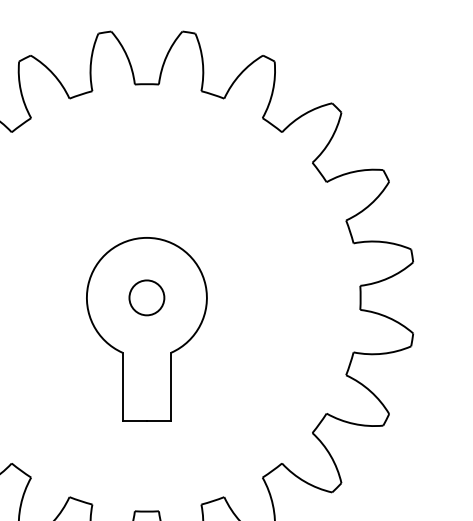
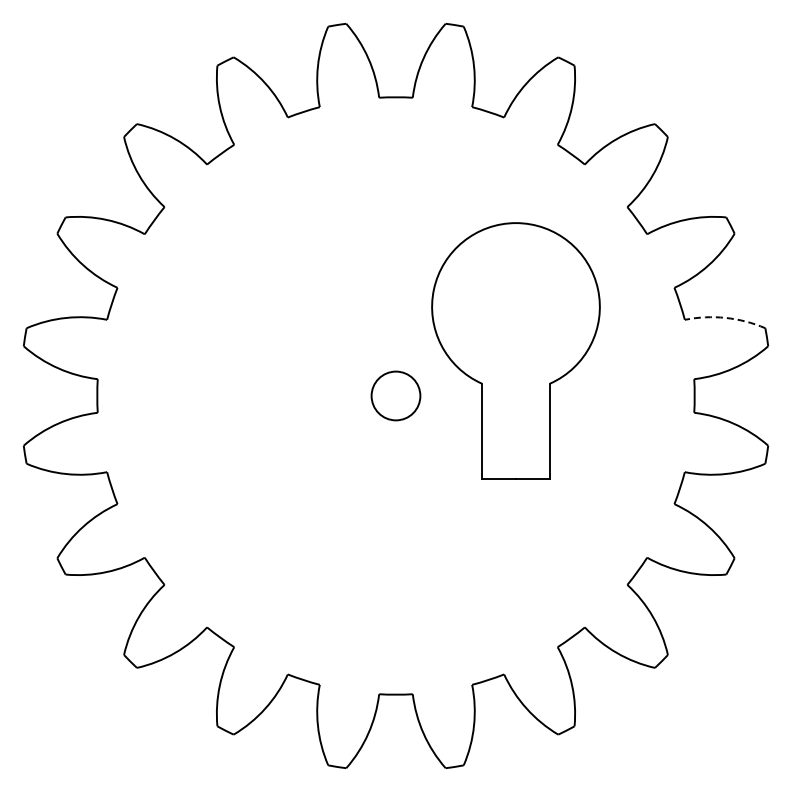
arc: (382, 241) -> (725, 317), solid -> dashed
part: (146, 329) -> (515, 350), moved

